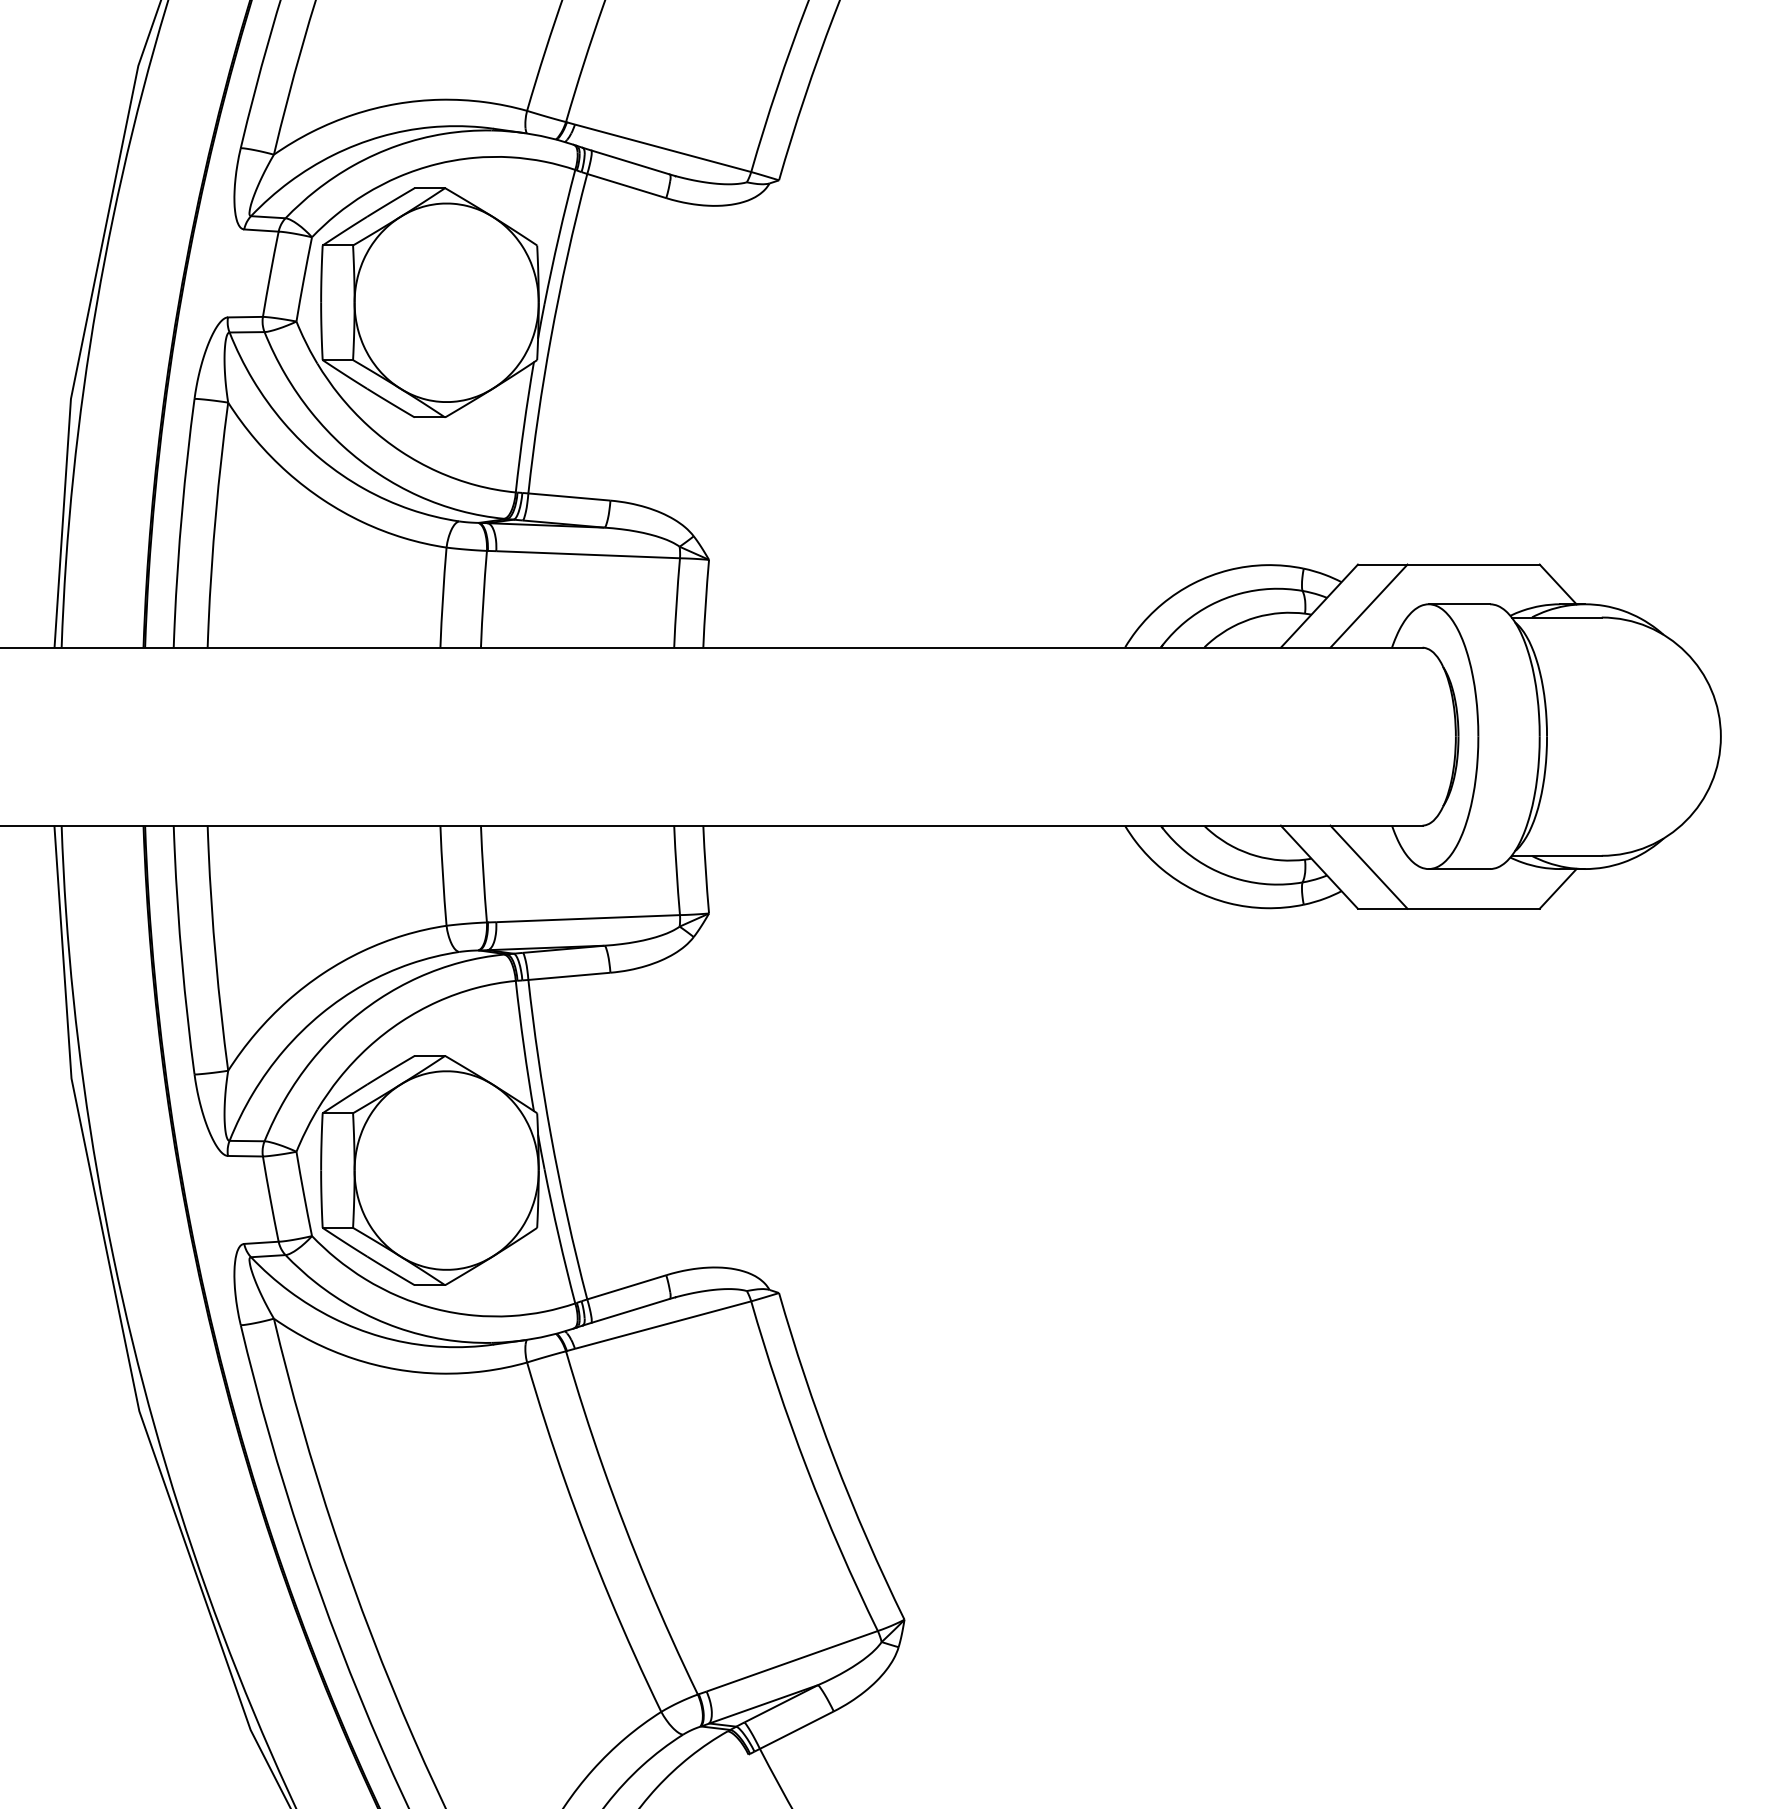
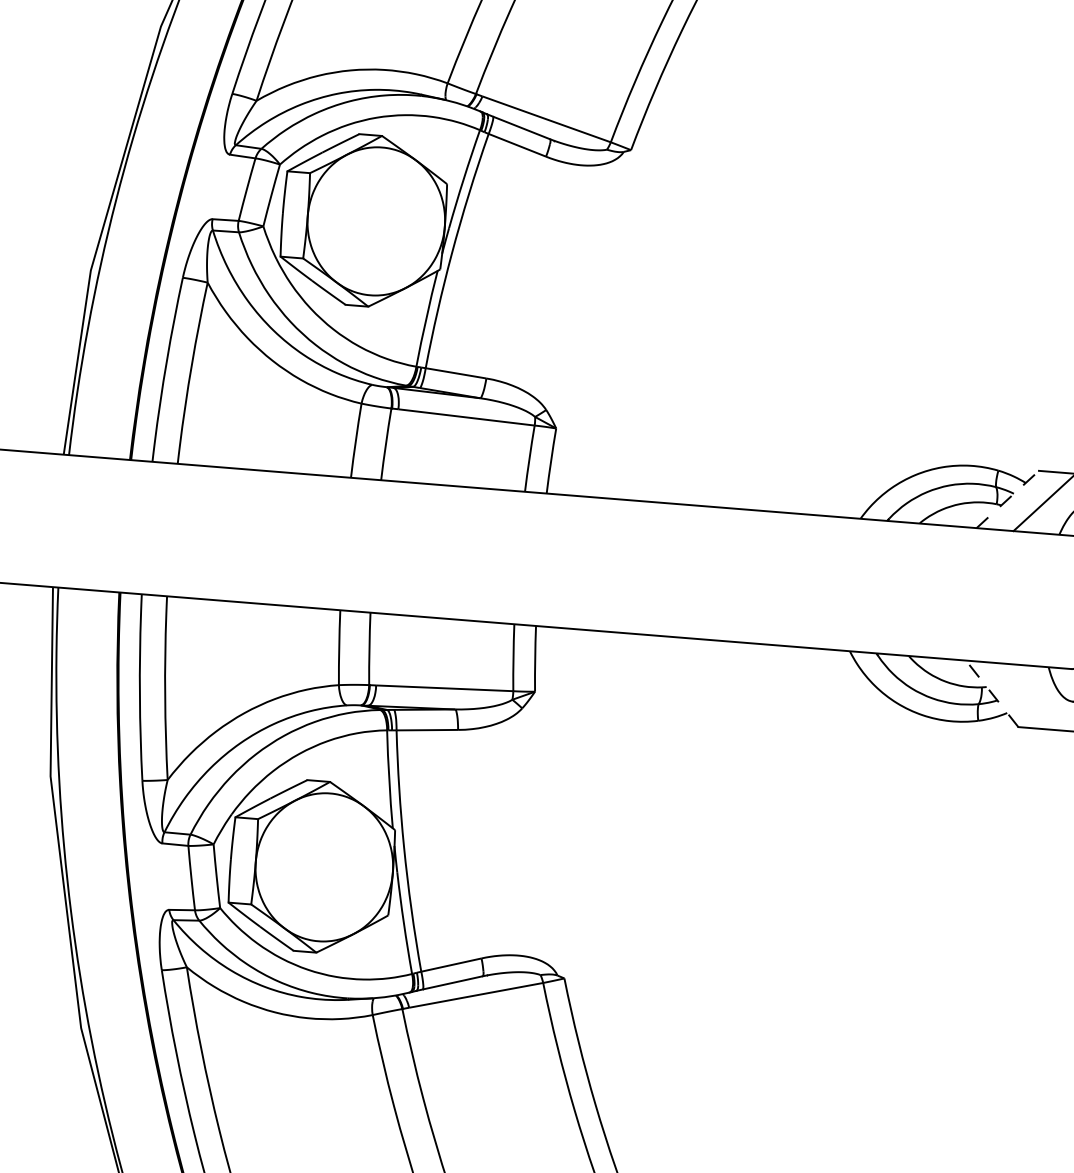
line: (1319, 606) -> (1007, 499), solid -> dashed
line: (1368, 866) -> (1028, 696), removed
line: (1319, 867) -> (992, 694), solid -> dashed

